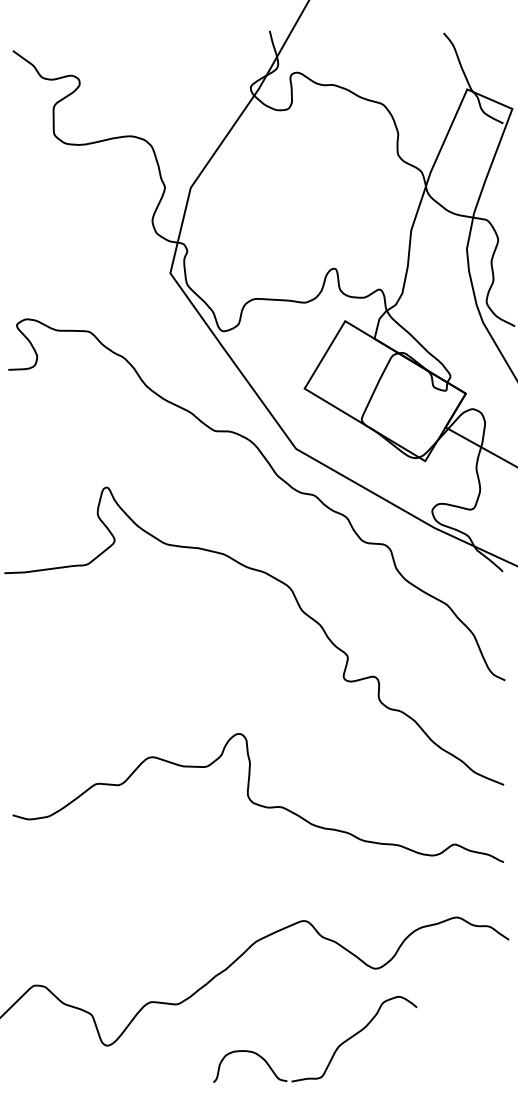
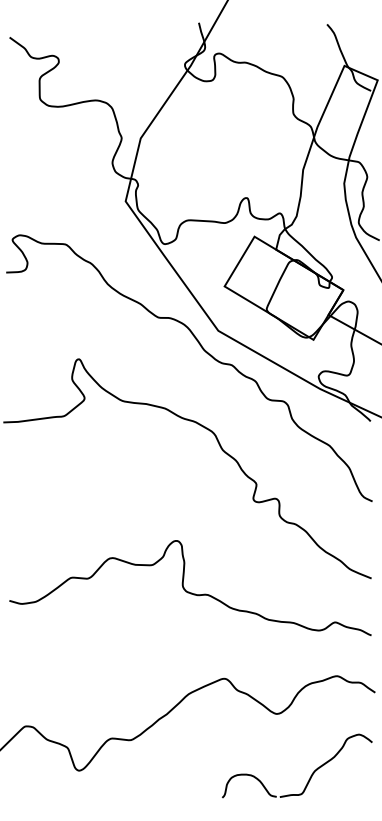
part: (333, 1052) -> (310, 775), moved

